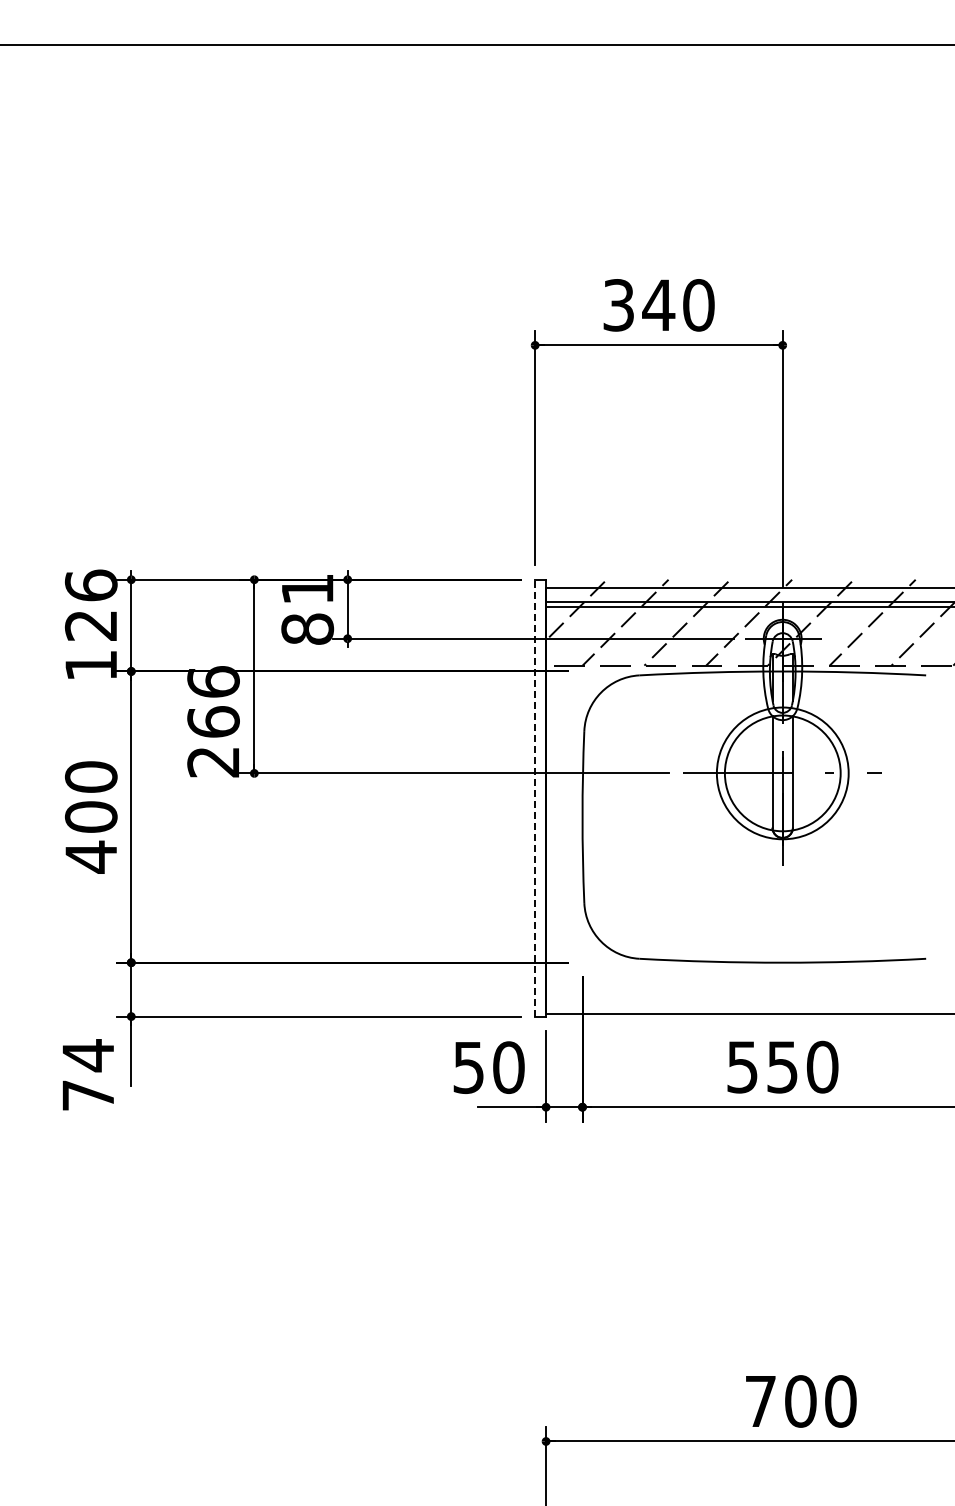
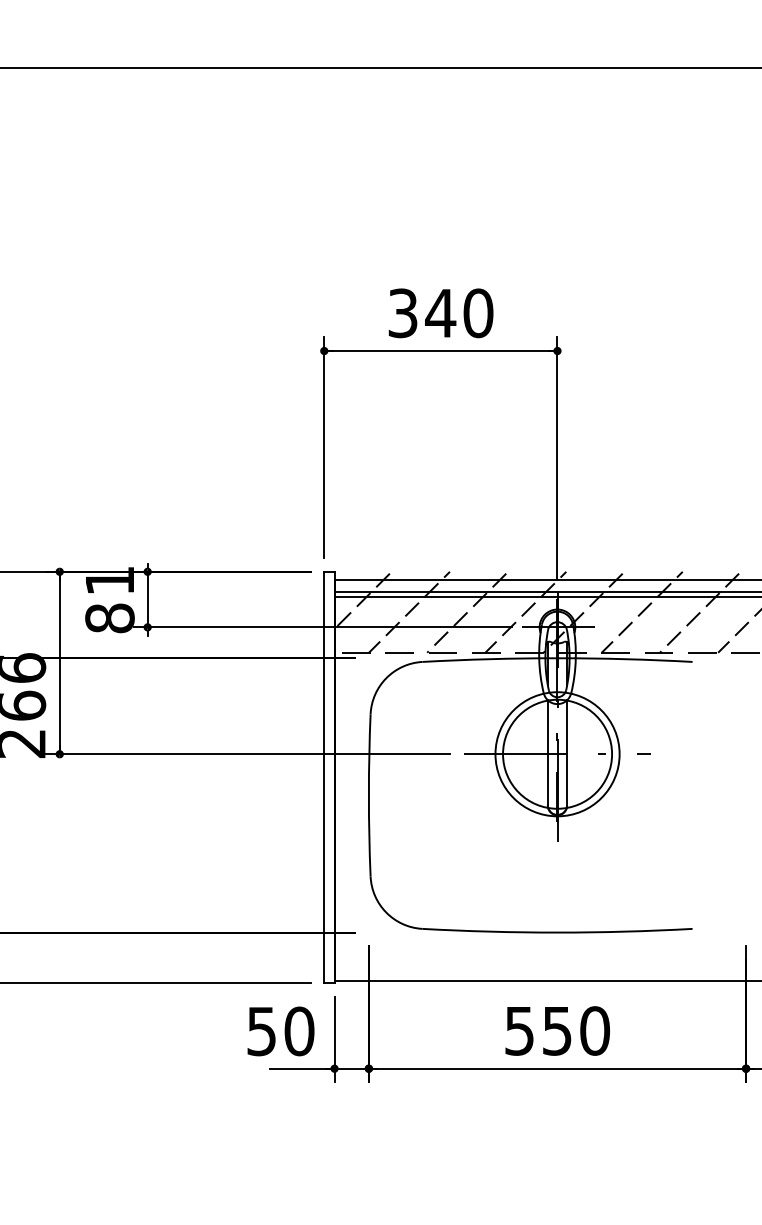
line: (535, 797) -> (324, 776), dashed -> solid

